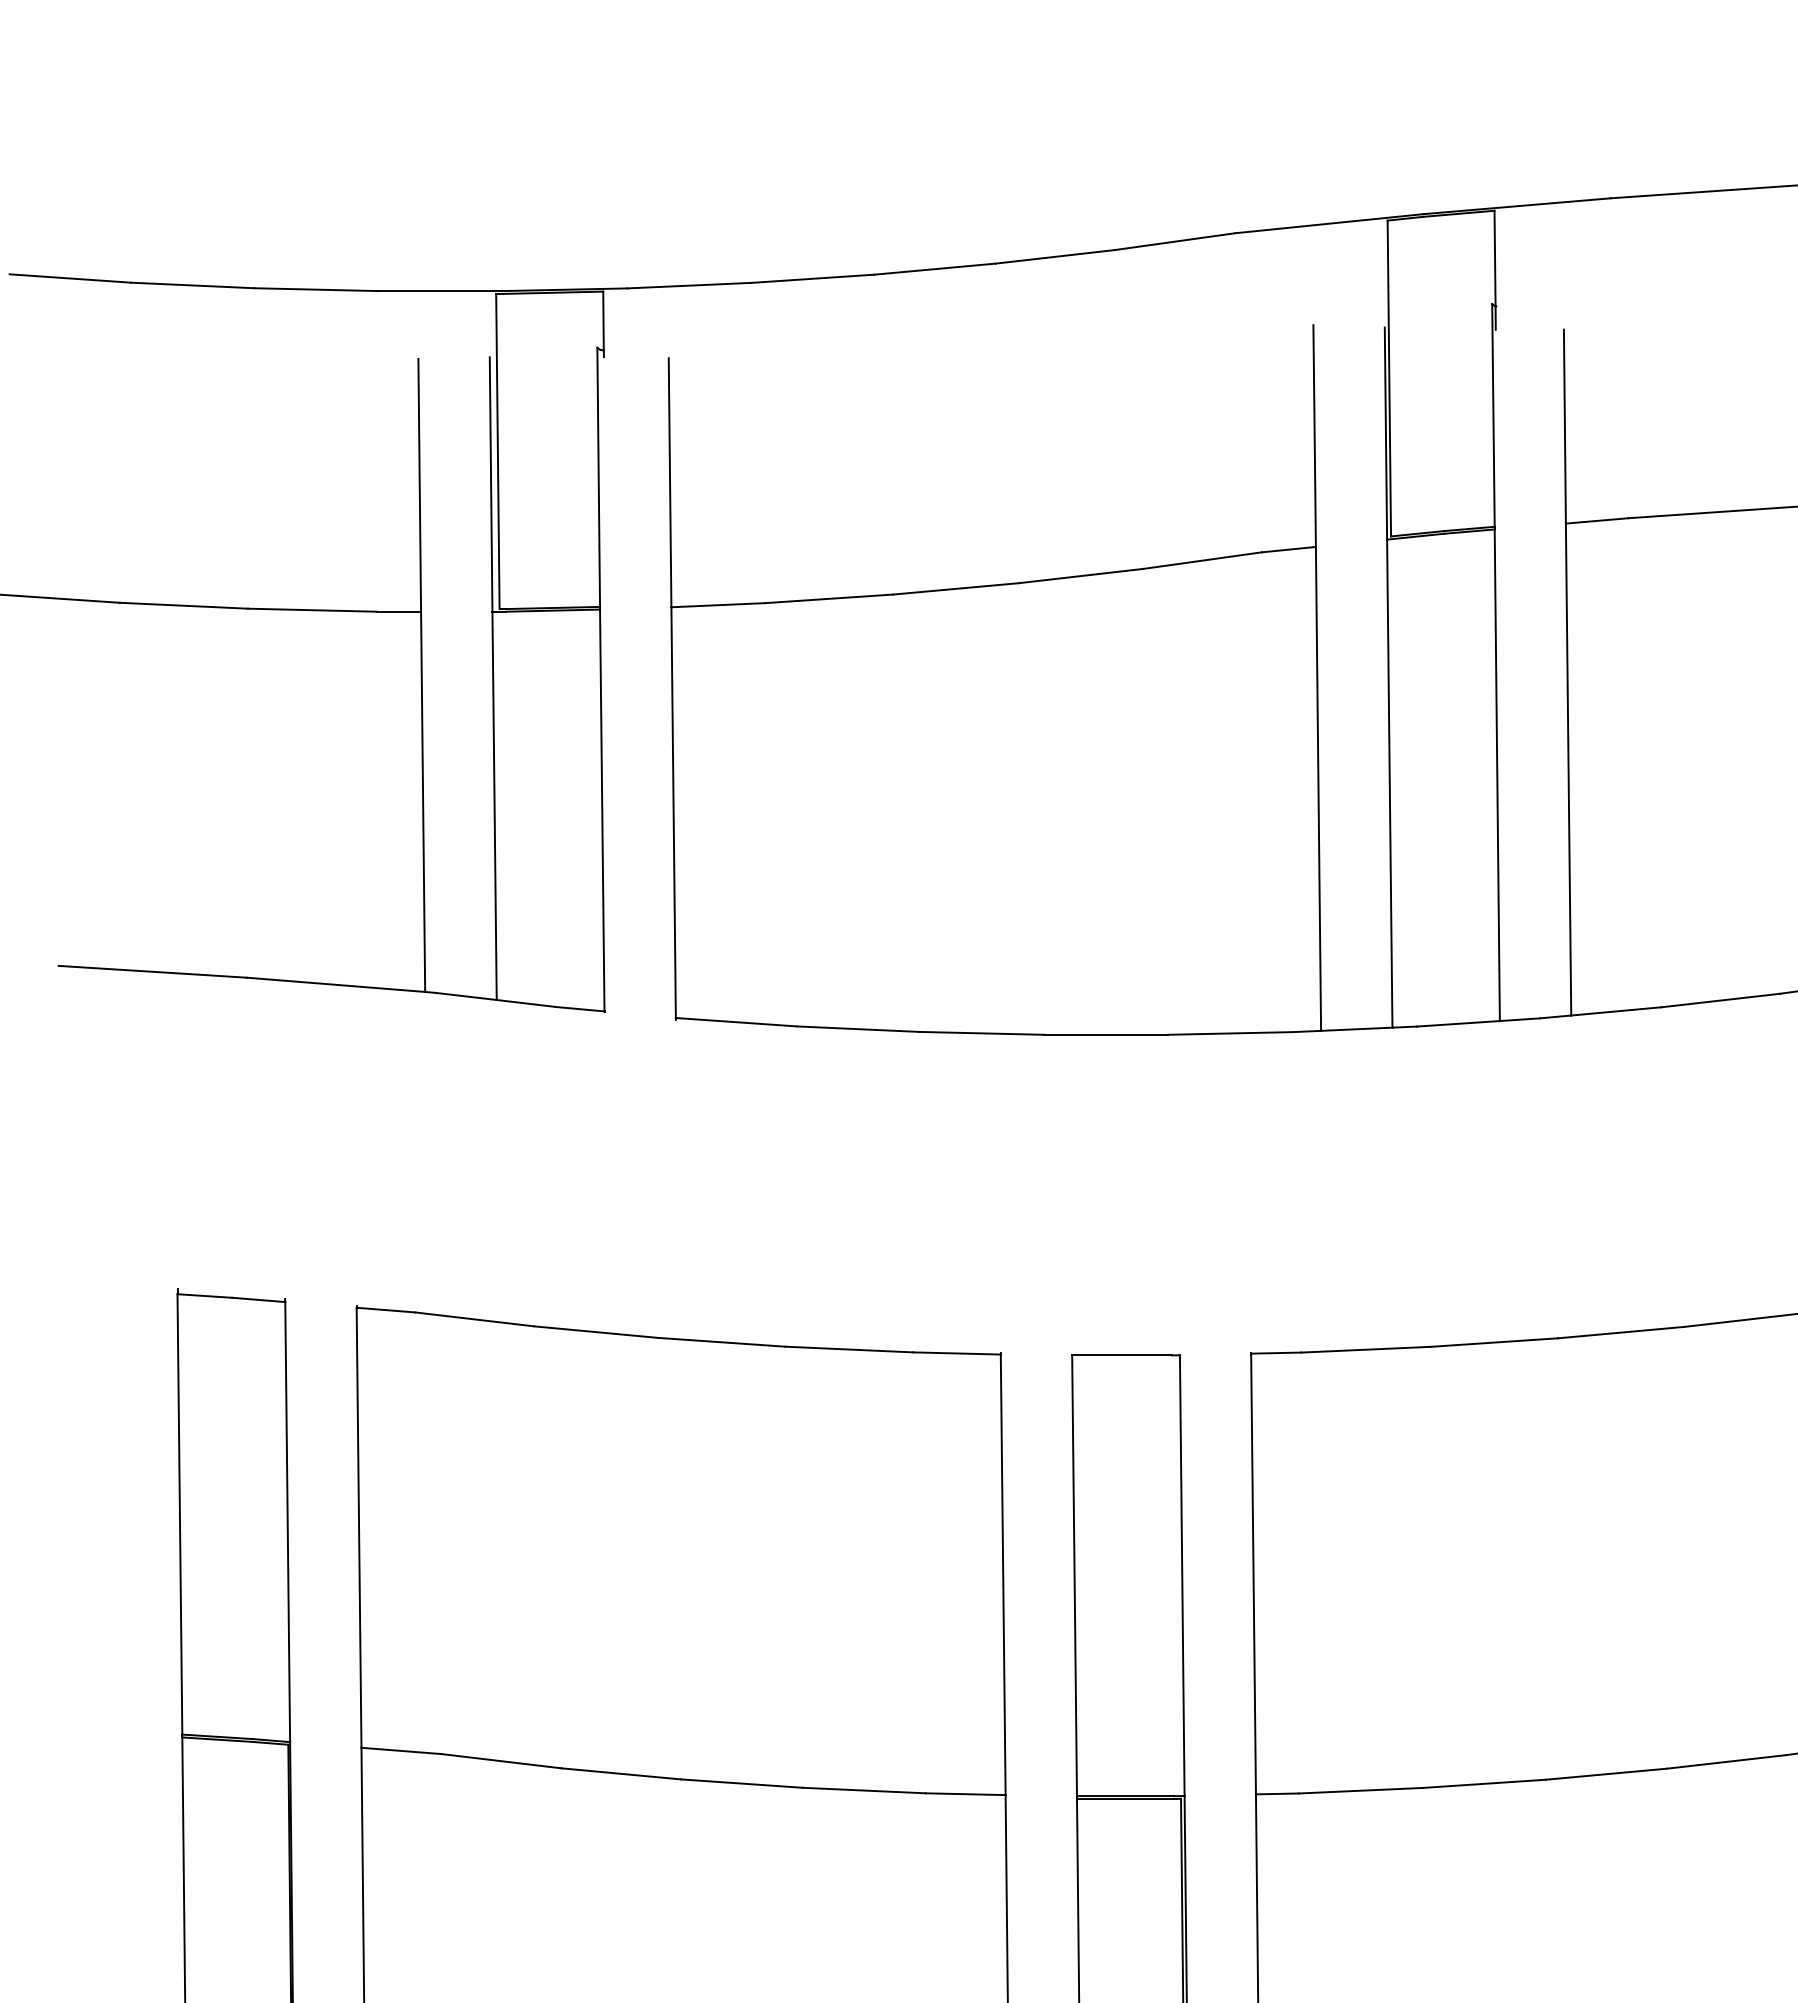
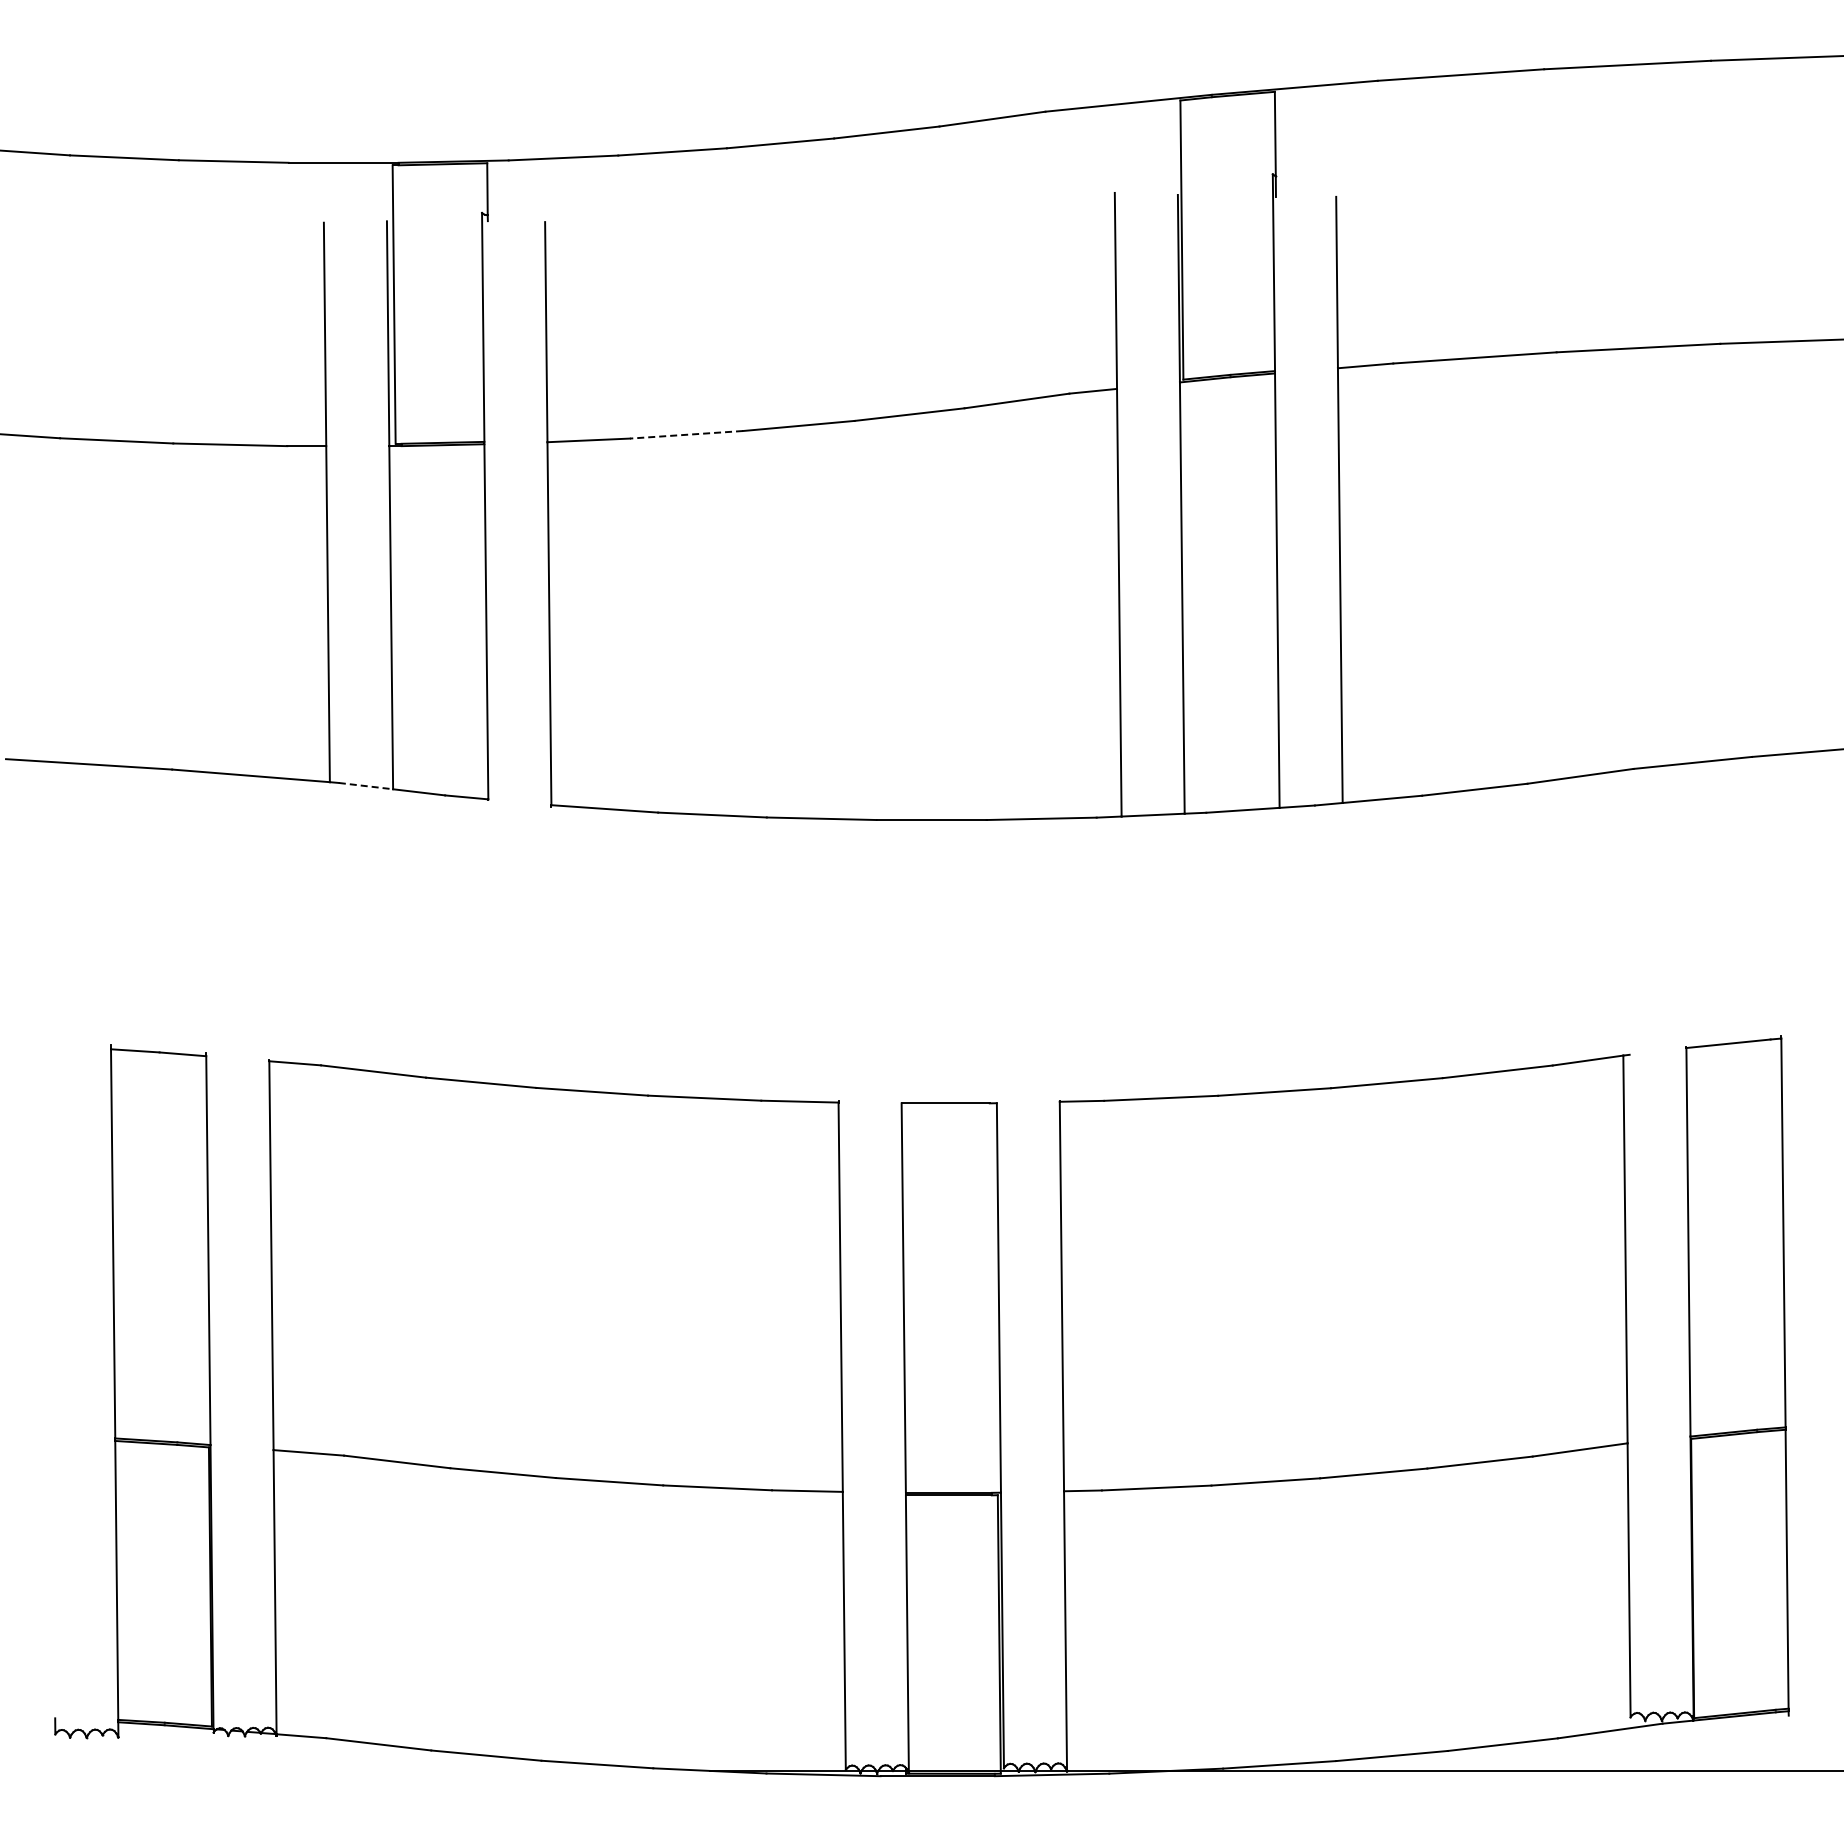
line: (828, 598) -> (686, 434), solid -> dashed
line: (466, 996) -> (366, 786), solid -> dashed

